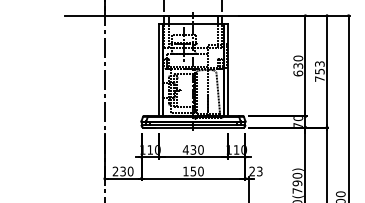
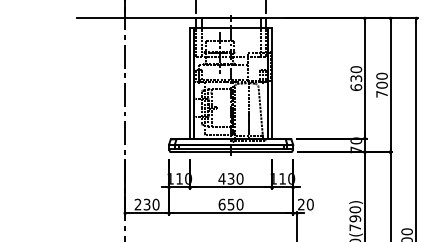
text: (319, 67) -> (381, 80), 753 -> 700
text: (185, 171) -> (221, 204), 150 -> 650
text: (259, 171) -> (309, 204), 23 -> 20

